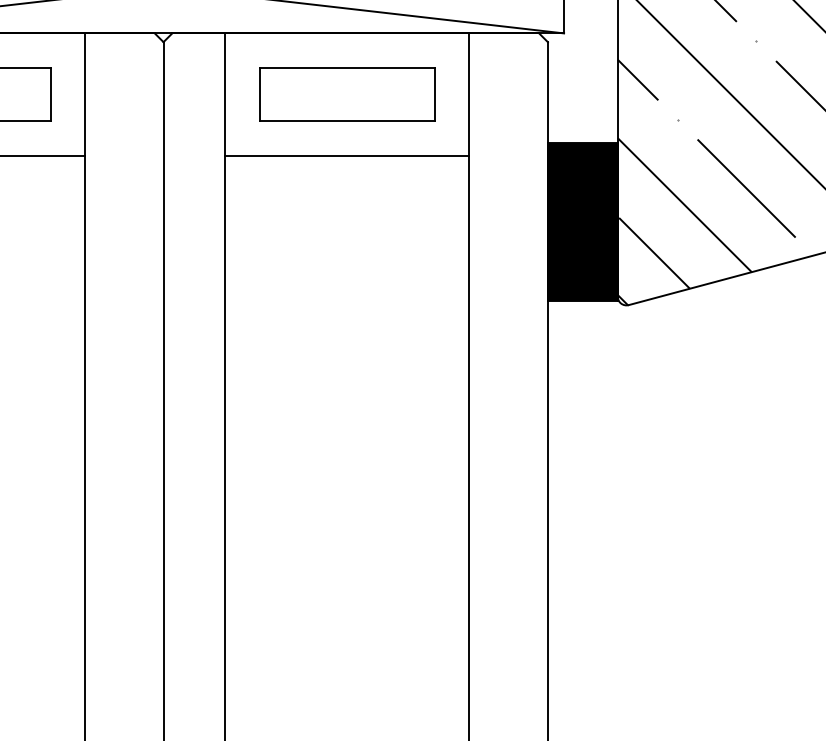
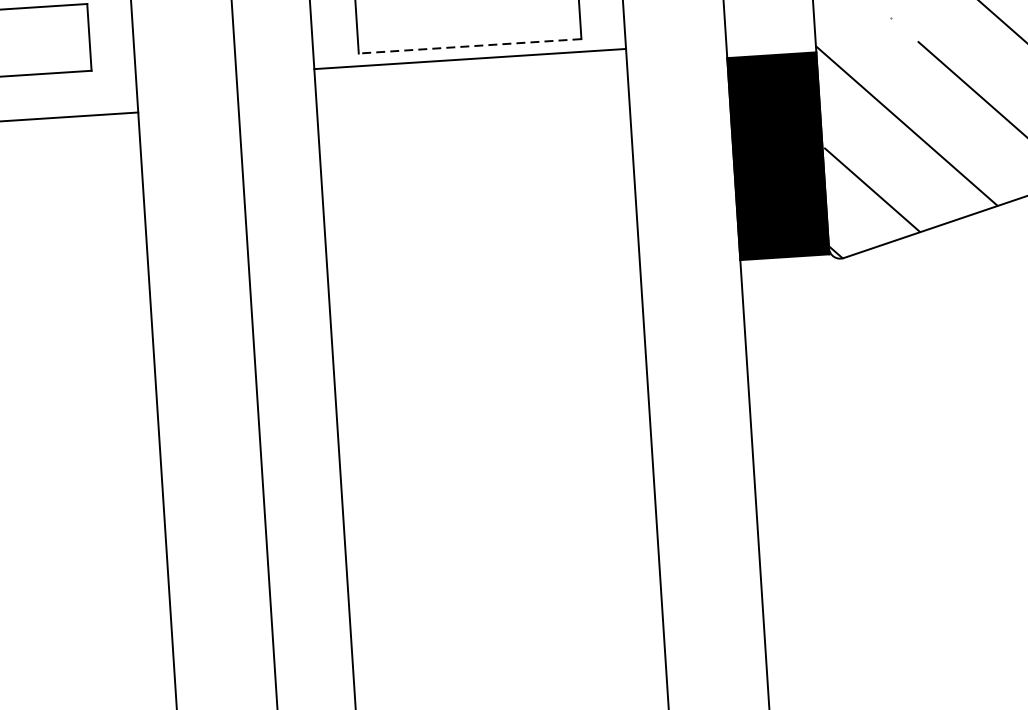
line: (347, 120) -> (470, 45), solid -> dashed
line: (346, 155) -> (469, 58), moved

